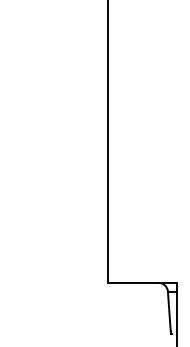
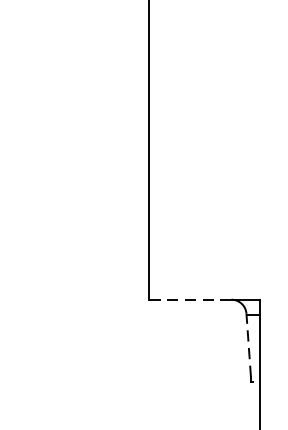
line: (133, 282) -> (190, 299), solid -> dashed
line: (169, 311) -> (249, 345), solid -> dashed

